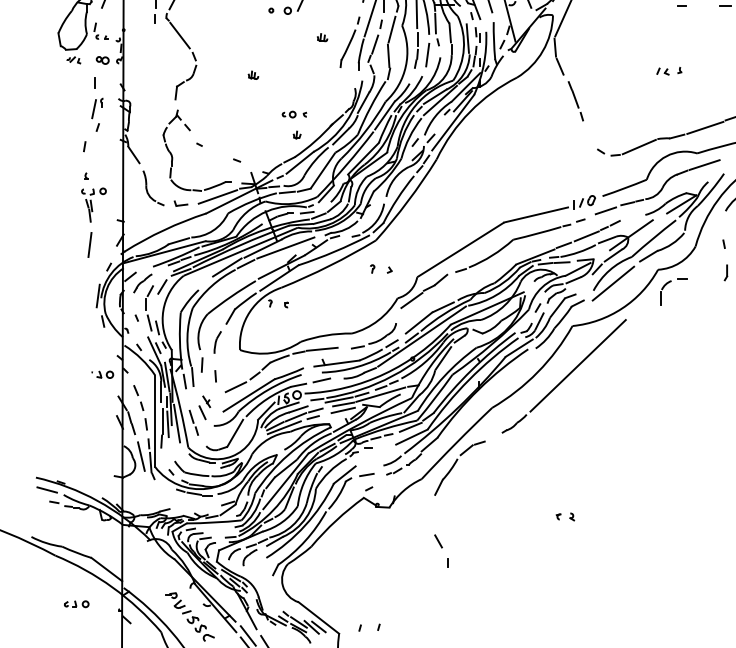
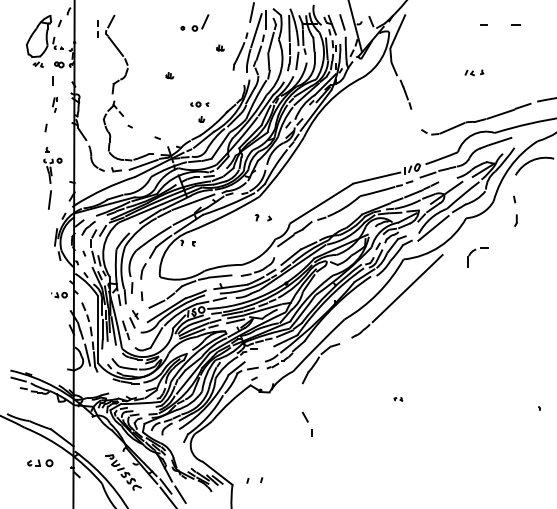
part: (96, 114) -> (54, 104), size x0.6
part: (669, 283) -> (474, 251), moved
part: (565, 517) -> (398, 399), size x0.6
part: (75, 604) -> (39, 463), size x1.4

